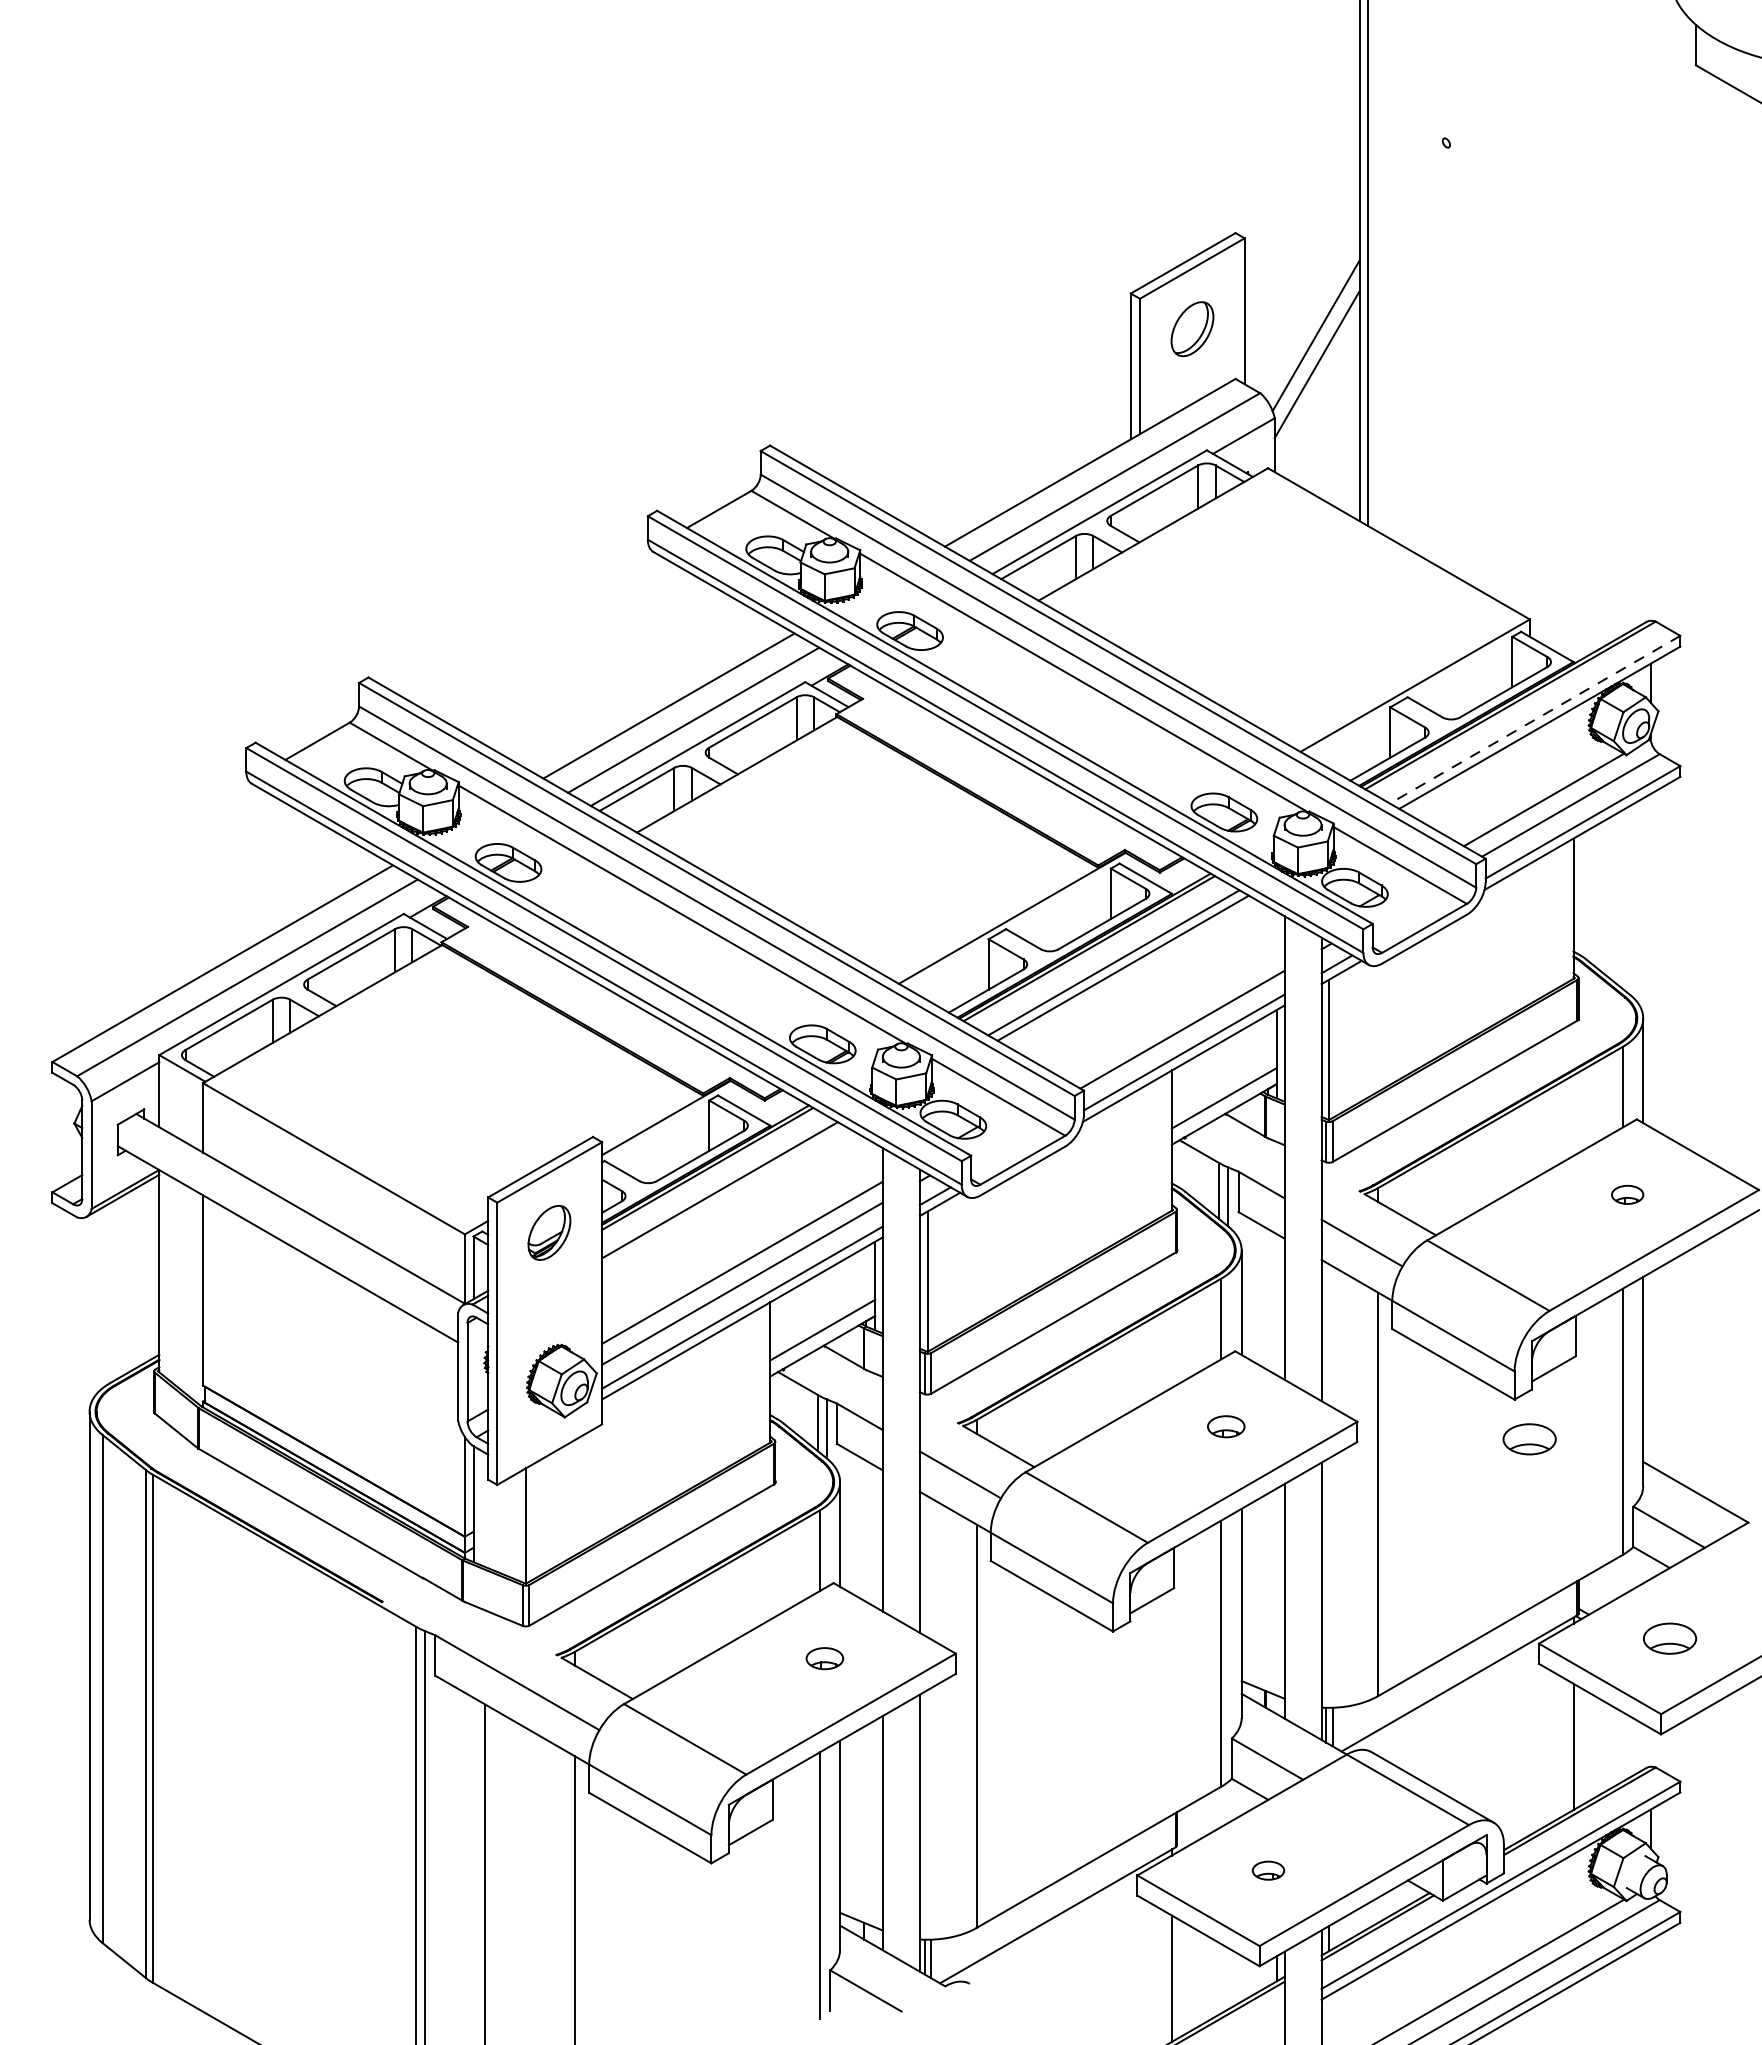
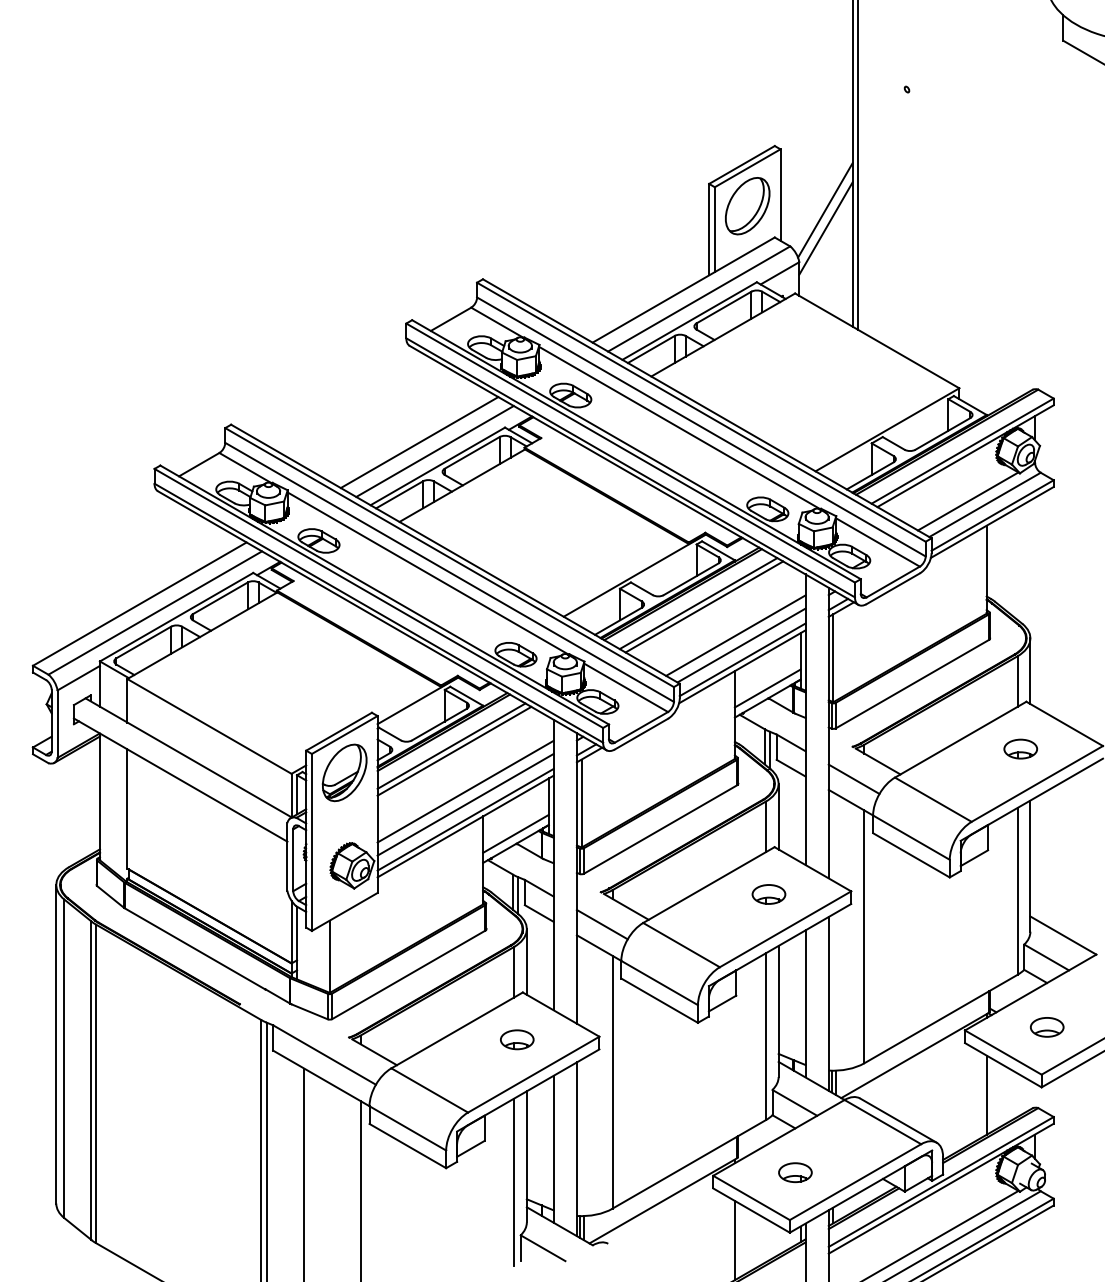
part: (1192, 329) -> (747, 206), size x1.67
line: (1534, 720) -> (962, 451), dashed -> solid
line: (1172, 1013) -> (735, 635), added
part: (1627, 1193) -> (1020, 748), size x1.67
line: (724, 1197) -> (454, 750), added
part: (549, 1232) -> (344, 772), size x1.67
part: (1225, 1426) -> (768, 894), size x1.43
part: (1528, 1439) -> (958, 902), removed
part: (825, 1658) -> (517, 1039), size x1.43
part: (1268, 1870) -> (795, 1172), size x1.67

